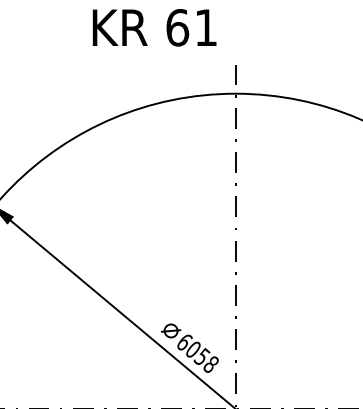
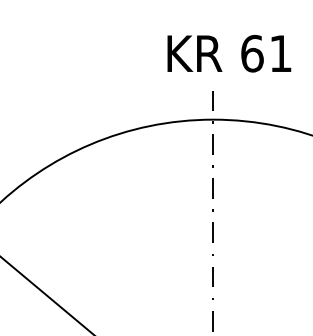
text: (154, 27) -> (229, 53), moved

